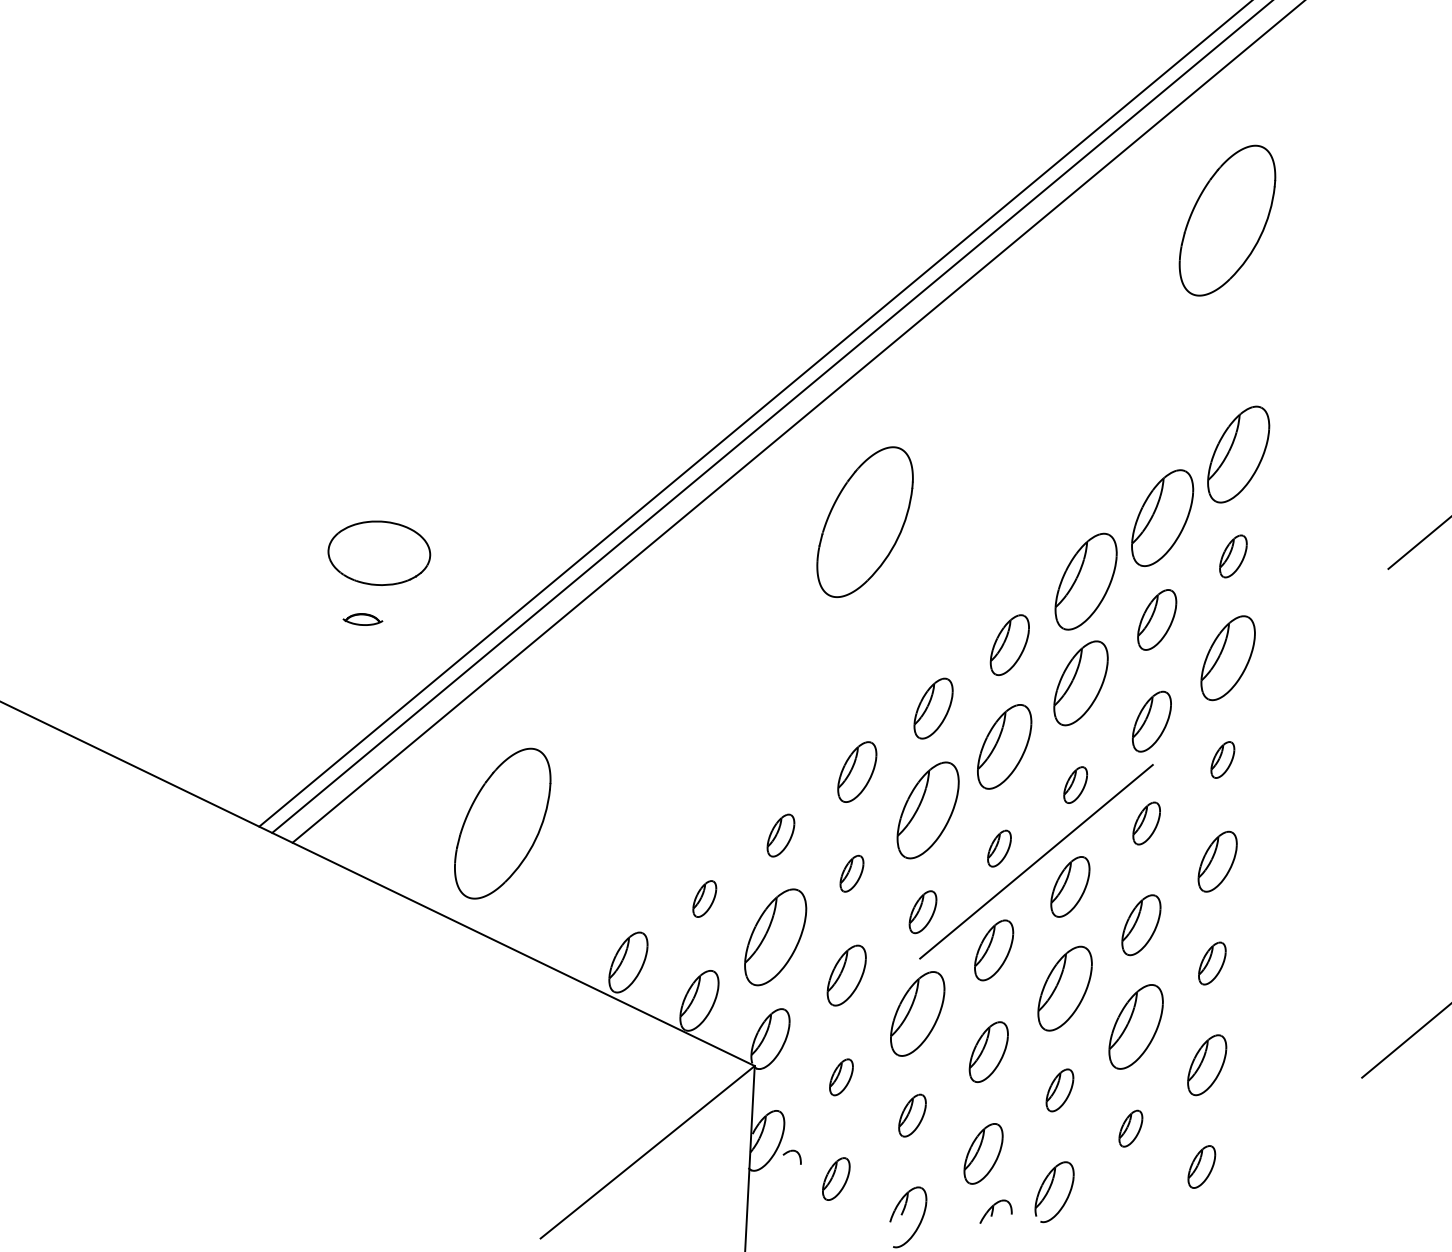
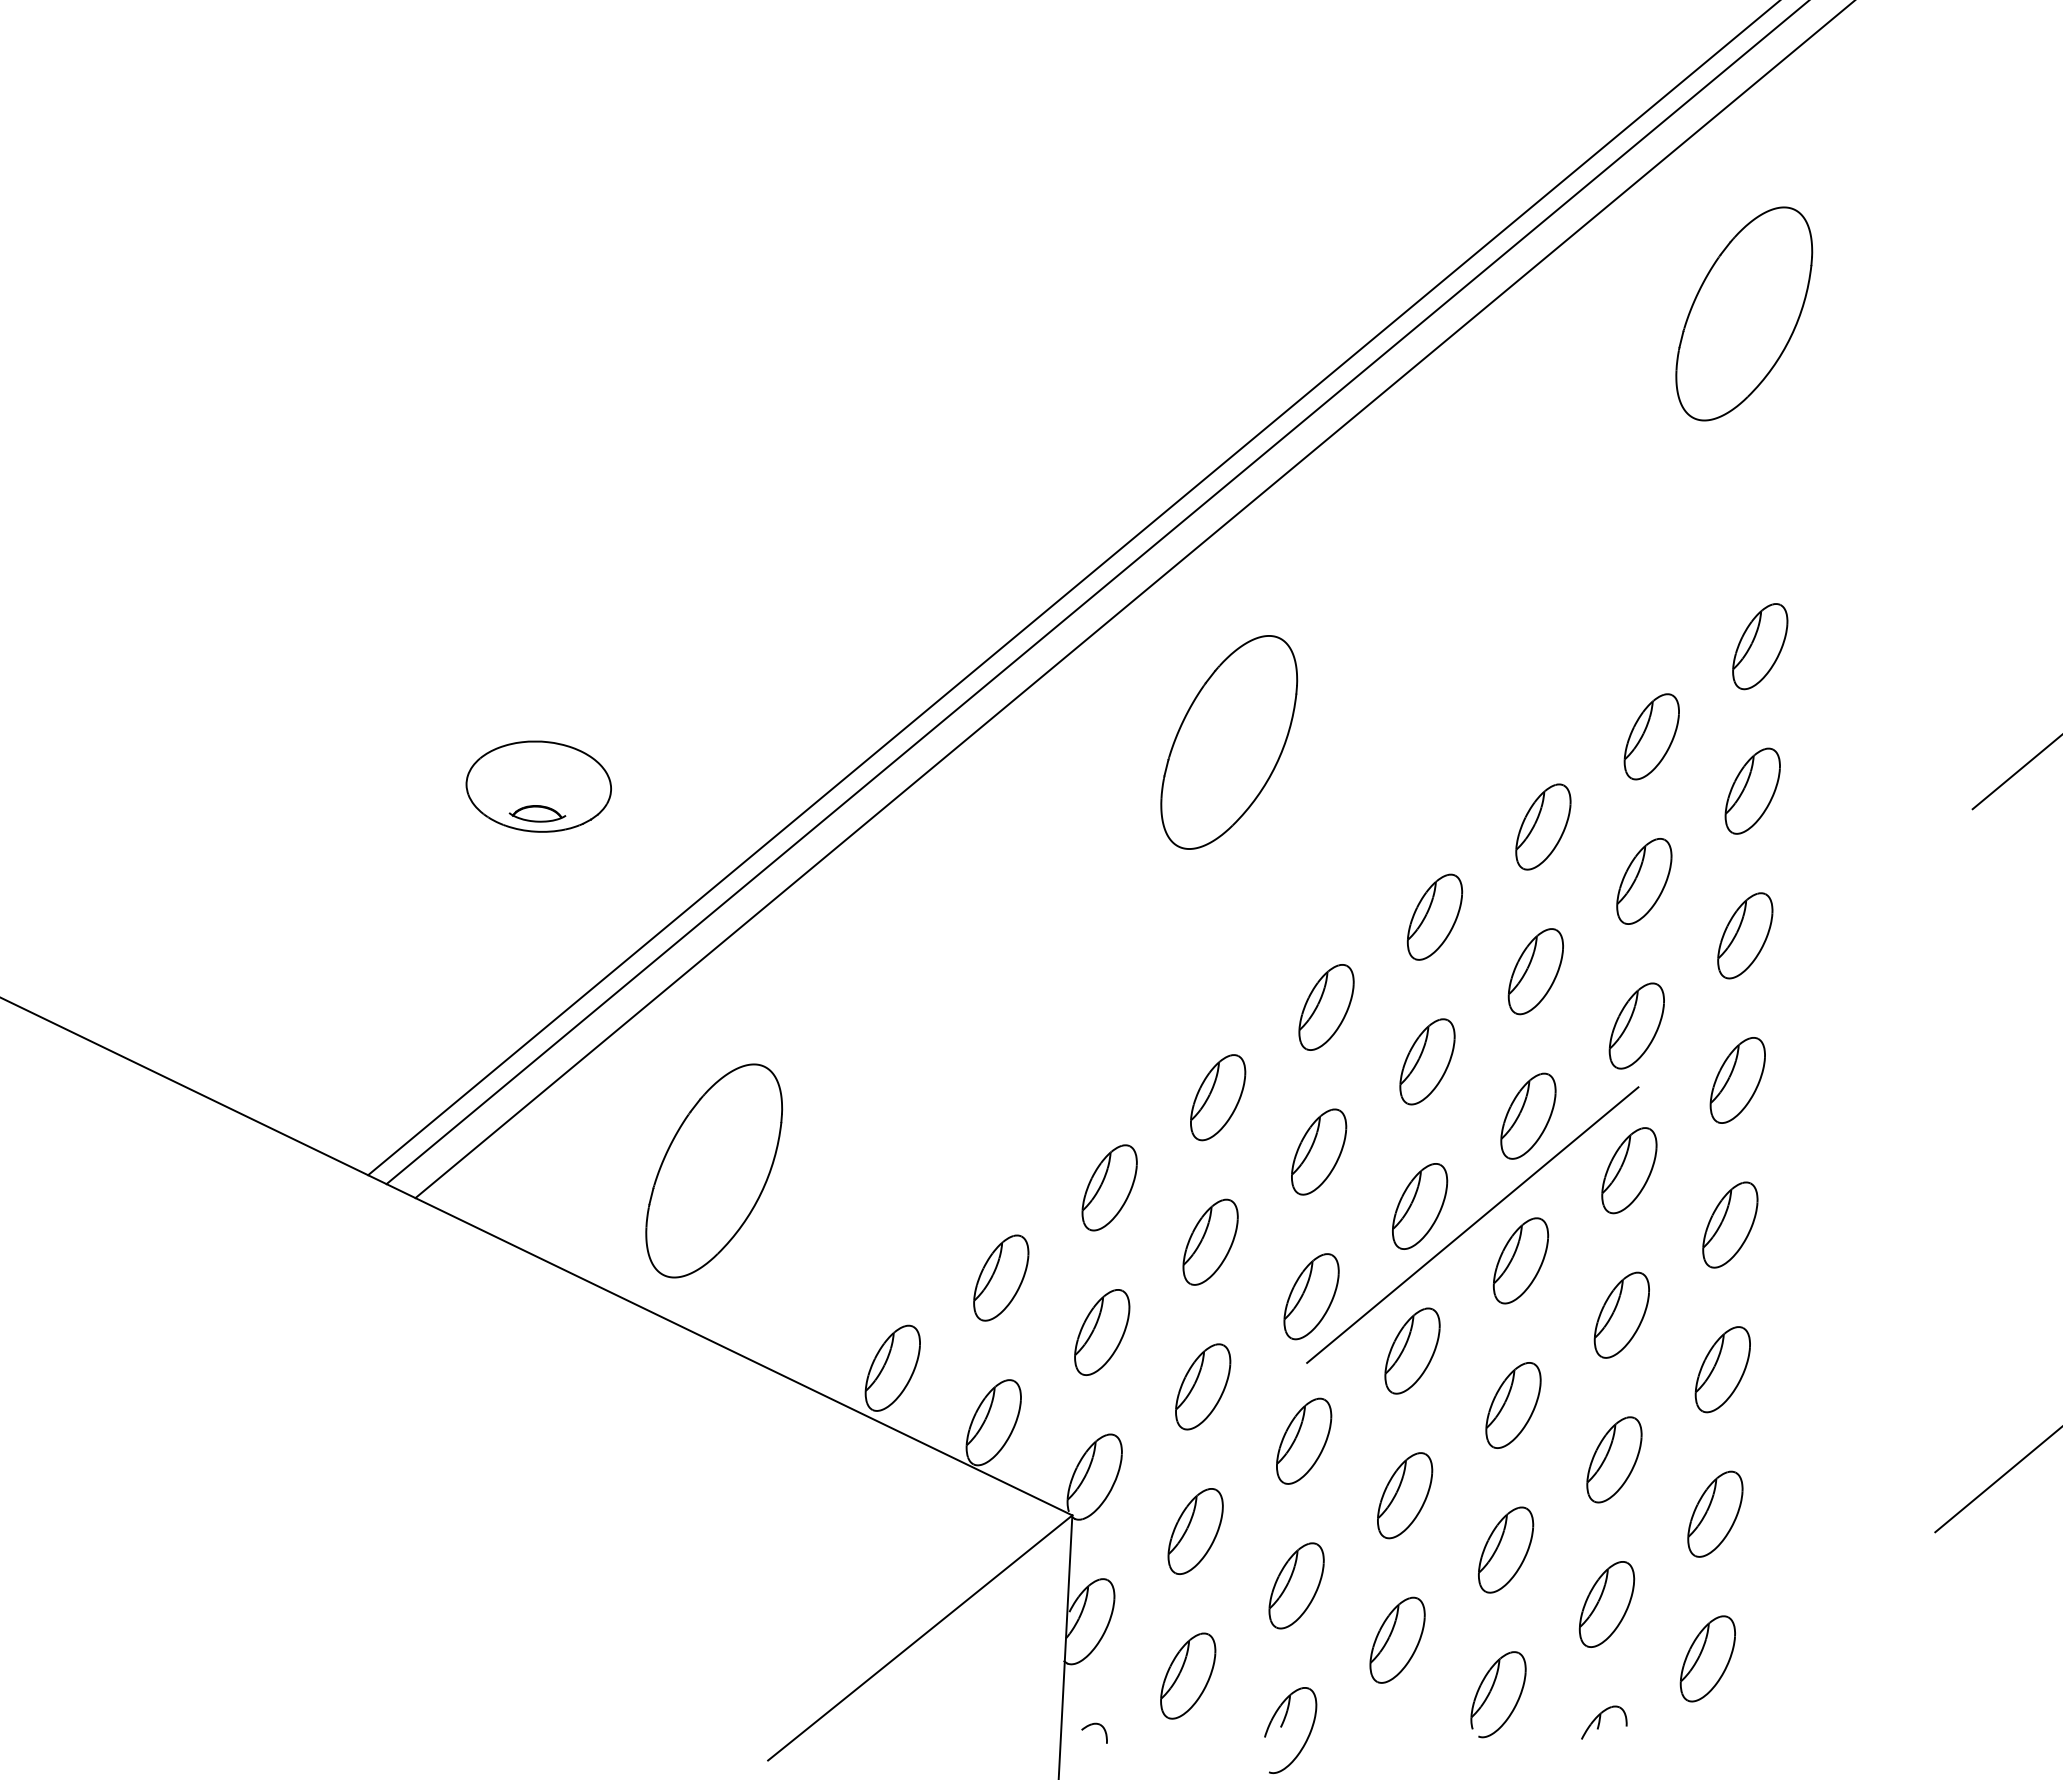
part: (1238, 454) -> (1760, 646), size x0.62
part: (1162, 517) -> (1651, 736), size x0.62
part: (1233, 555) -> (1752, 790), size x1.43
part: (1086, 581) -> (1543, 826), size x0.62
part: (362, 619) -> (537, 813), moved
part: (1228, 658) -> (1745, 935), size x0.71
part: (1080, 683) -> (1535, 971), size x0.71
part: (1004, 746) -> (1427, 1061), size x0.71
part: (1222, 760) -> (1737, 1080), size x1.67
part: (1075, 784) -> (1528, 1115), size x1.67
part: (928, 809) -> (1319, 1151), size x0.62
part: (1146, 823) -> (1629, 1170), size x1.43
part: (780, 835) -> (1109, 1187), size x1.43
part: (999, 848) -> (1420, 1206), size x1.67
part: (851, 873) -> (1210, 1241), size x1.67
part: (704, 898) -> (1001, 1277), size x1.67
part: (923, 912) -> (1311, 1296), size x1.43
part: (775, 937) -> (1102, 1332), size x0.62
part: (1212, 963) -> (1722, 1369), size x1.43
part: (1065, 988) -> (1513, 1405), size x0.71
part: (918, 1013) -> (1304, 1440), size x0.71
part: (1136, 1026) -> (1614, 1459), size x0.71
part: (841, 1077) -> (1195, 1531), size x1.67
part: (1060, 1090) -> (1506, 1549), size x1.43
part: (912, 1115) -> (1296, 1585), size x1.43
part: (1130, 1128) -> (1606, 1604), size x1.67
part: (790, 1151) -> (1092, 1725), moved
part: (1201, 1166) -> (1707, 1658), size x1.43
part: (836, 1178) -> (1188, 1675), size x1.43
part: (996, 1211) -> (1604, 1722), moved

